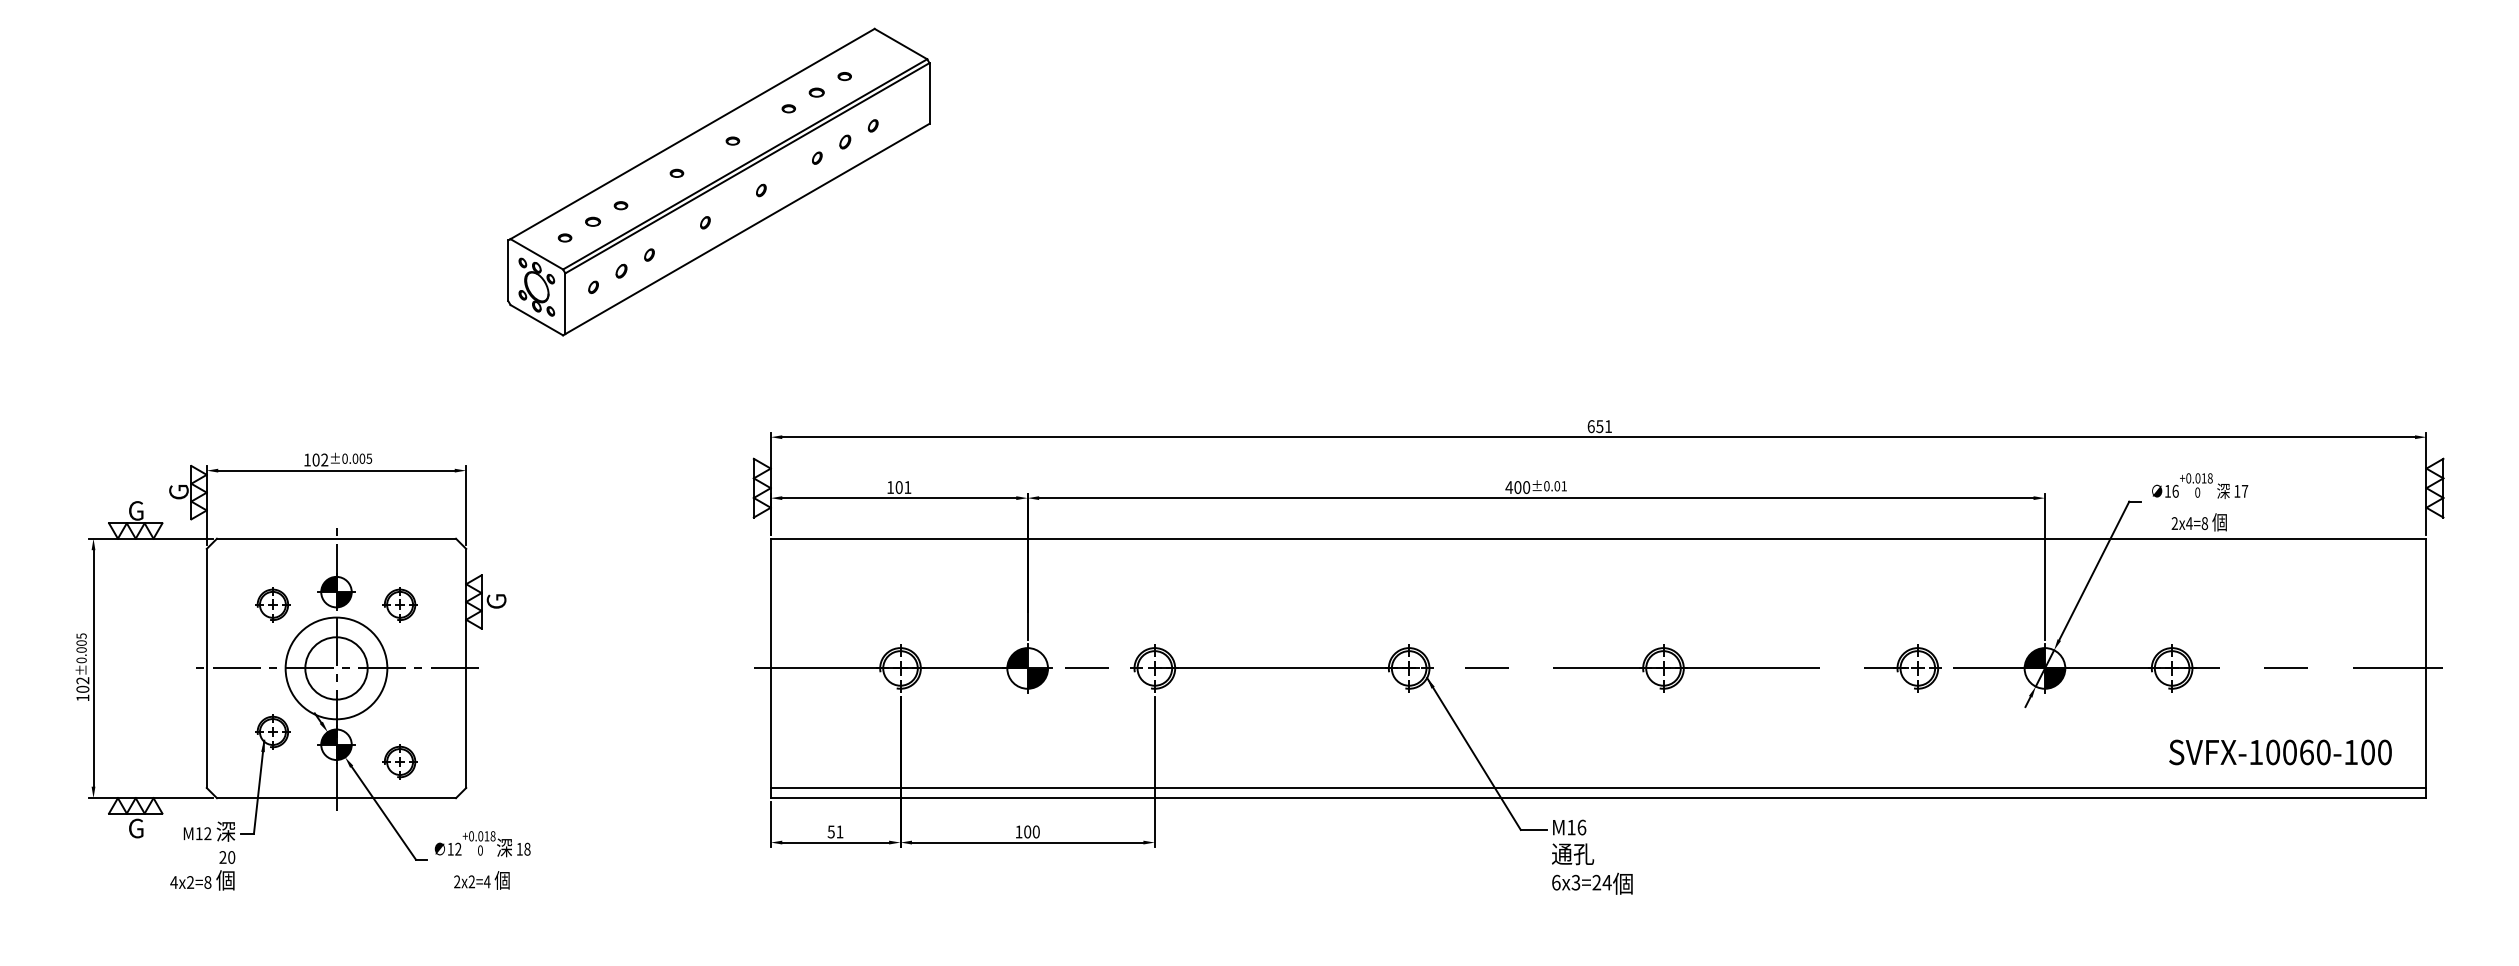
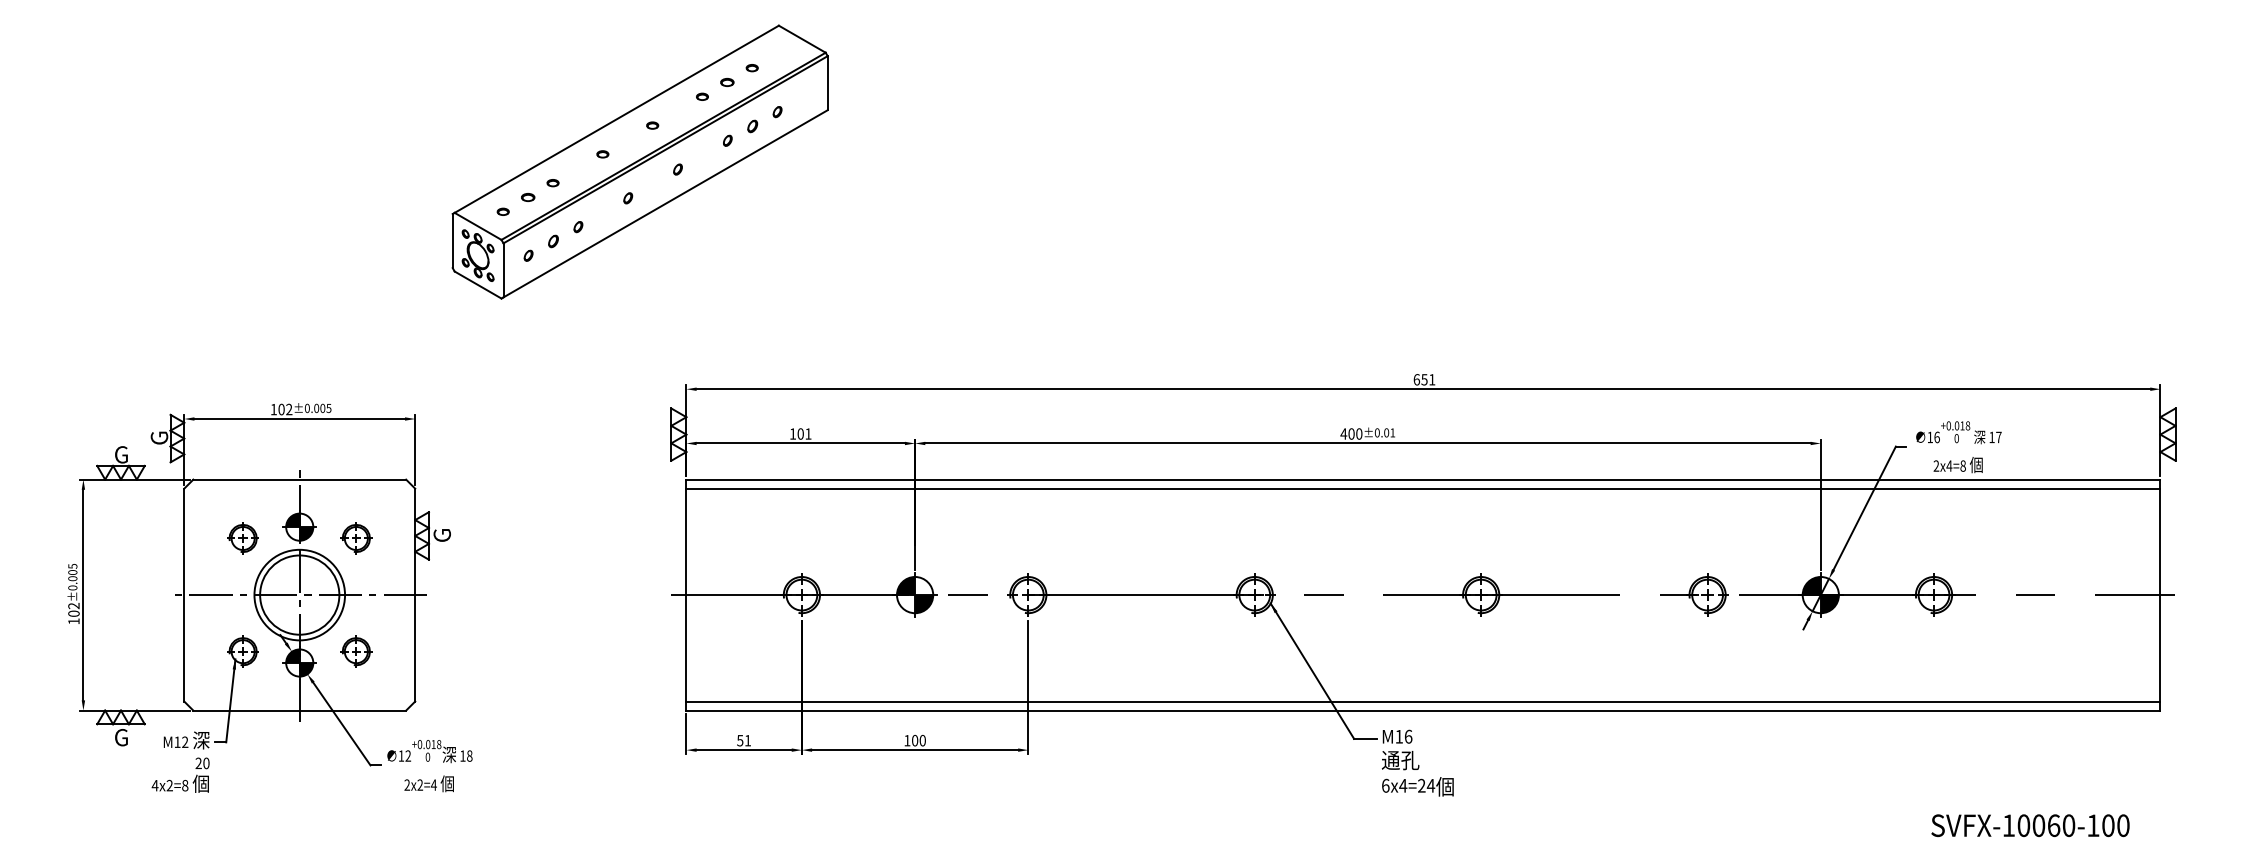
line: (1598, 548) -> (1423, 488), added
circle: (336, 667) -> (299, 594), size x1.43
text: (2280, 752) -> (2030, 825), moved
part: (399, 761) -> (355, 651), moved
text: (1575, 882) -> (1402, 785), 6x3=24 -> 6x4=24

